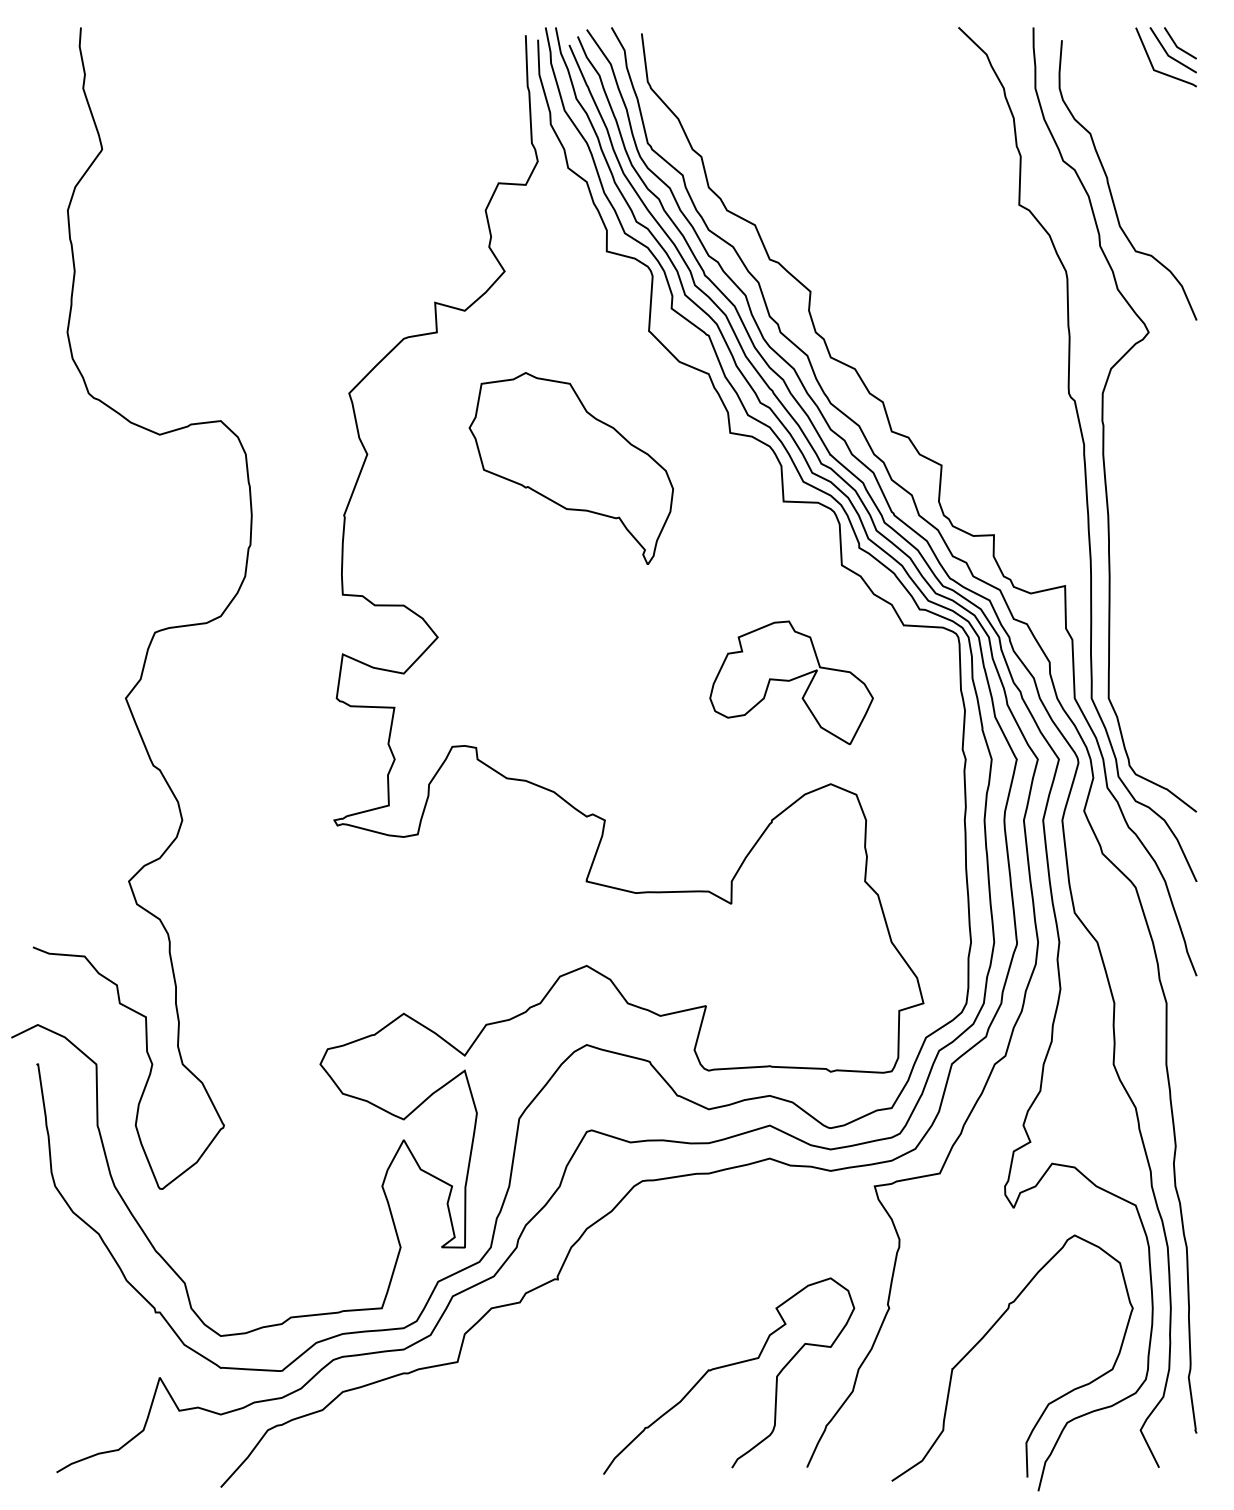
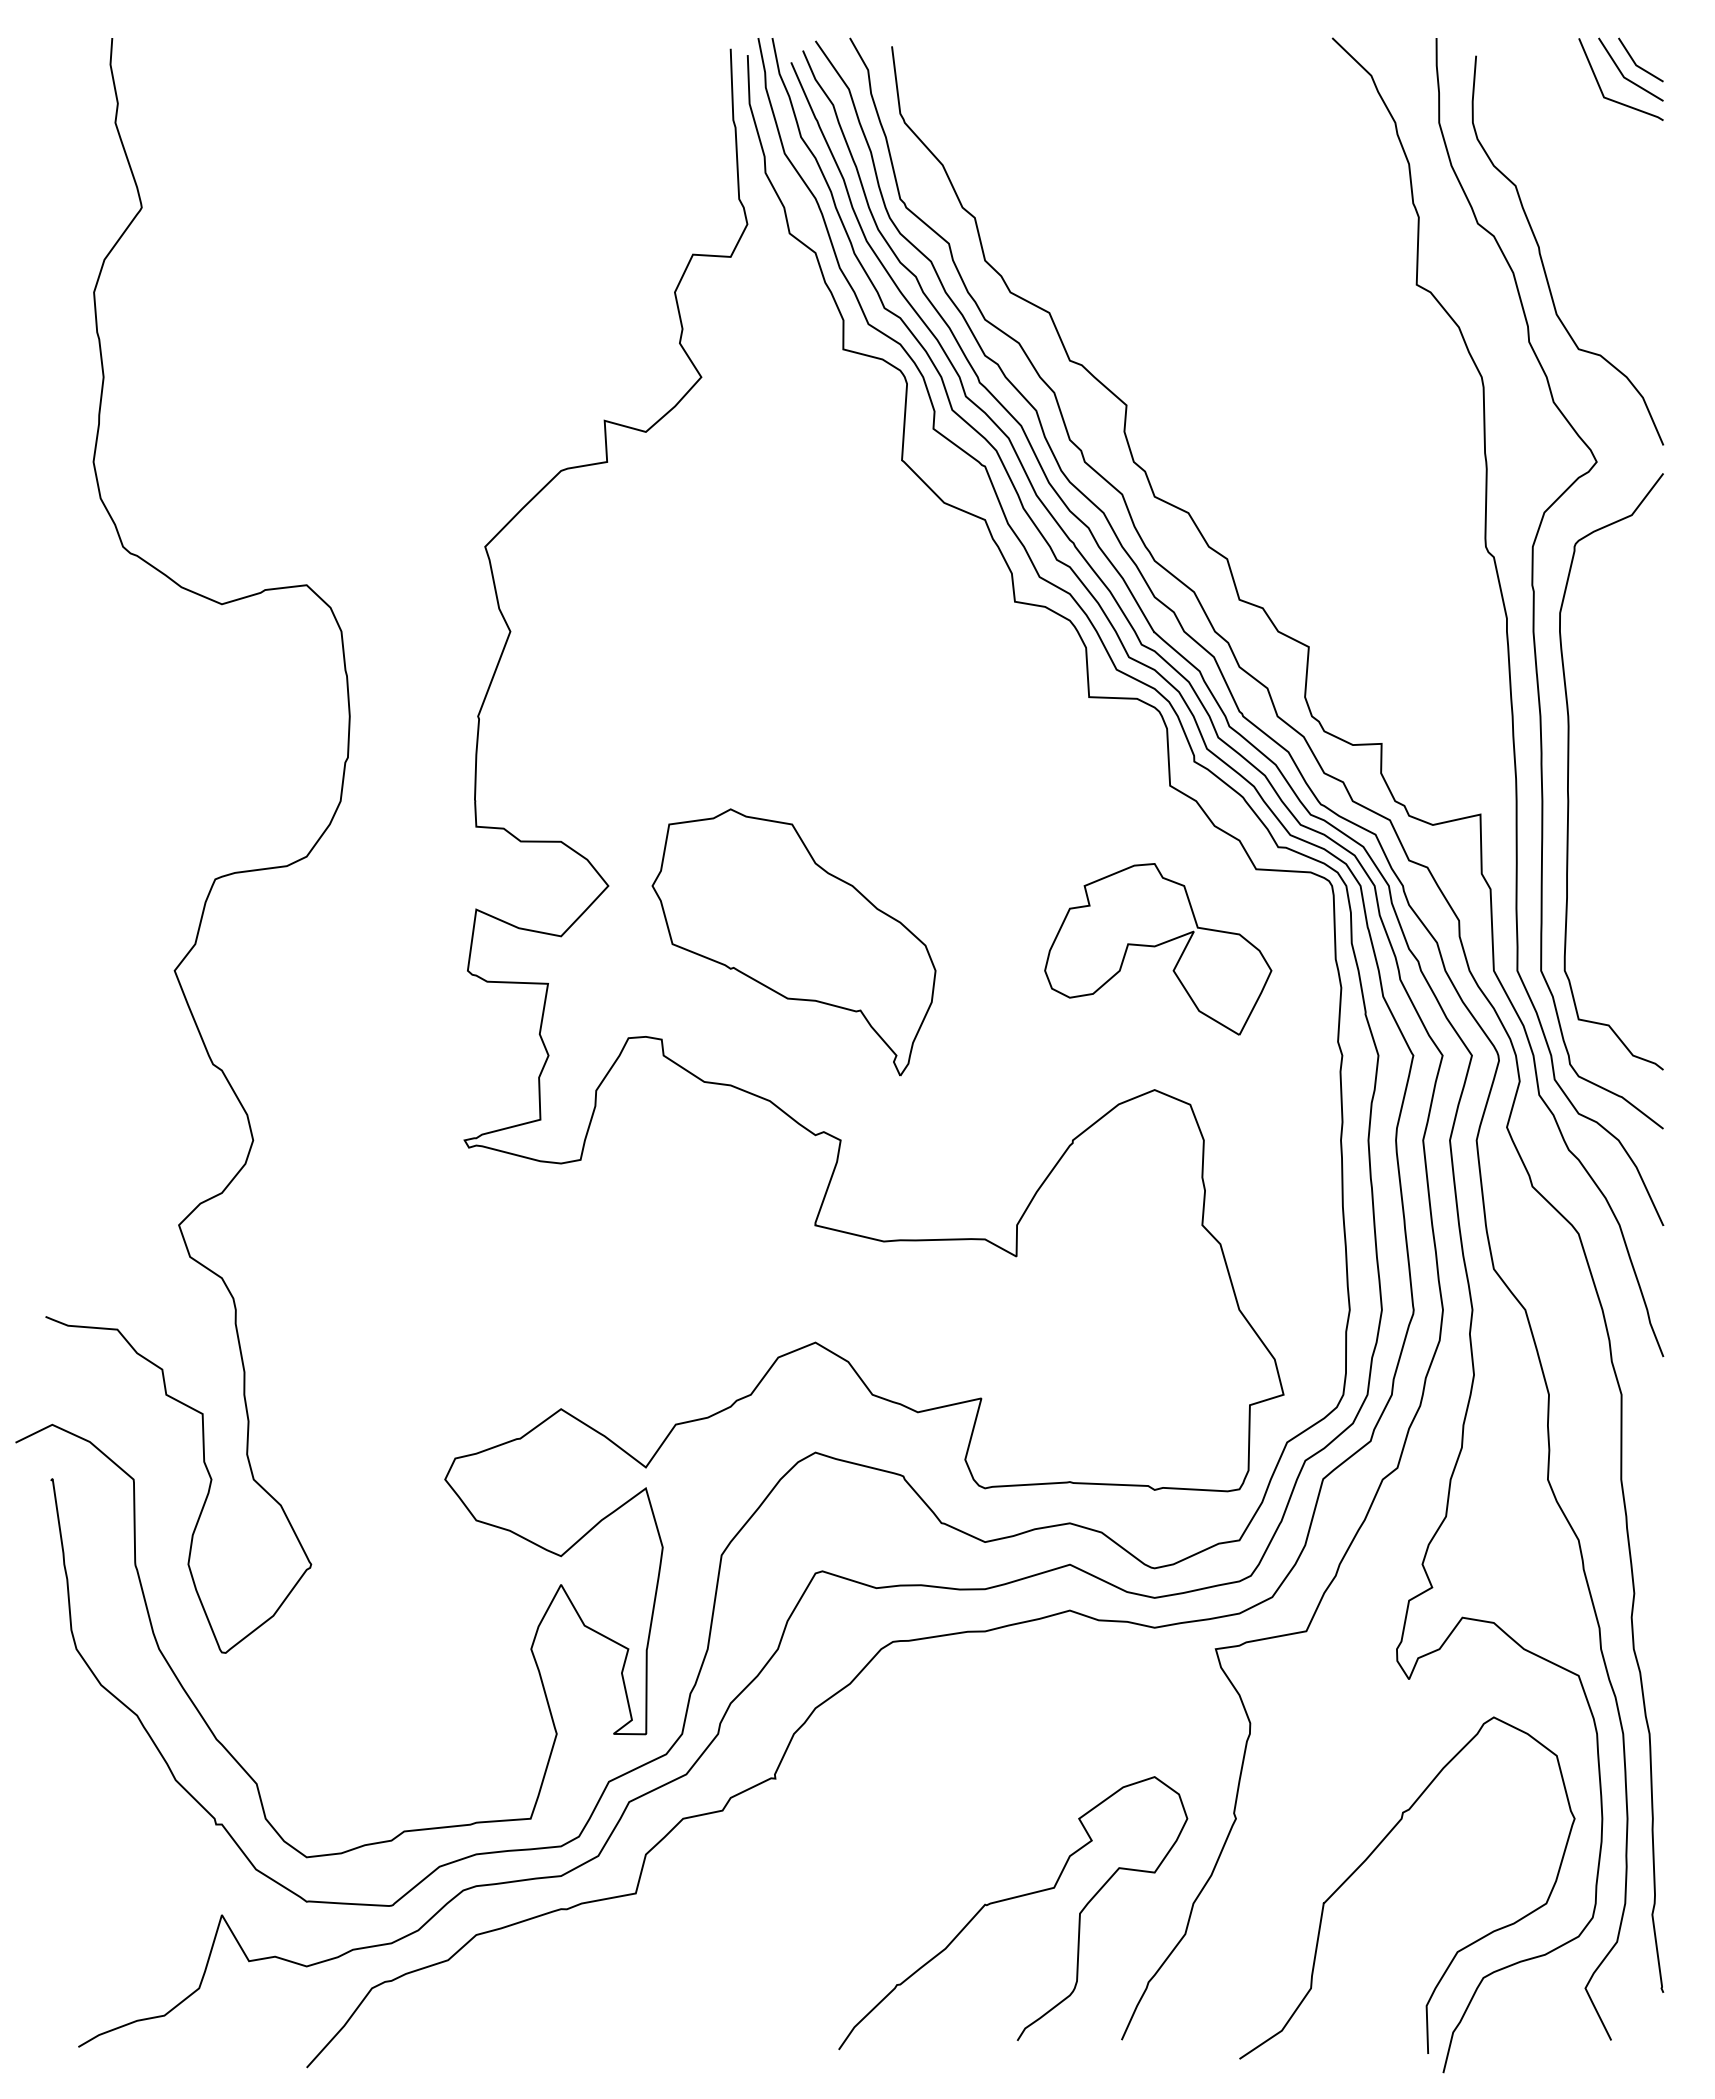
part: (570, 468) -> (793, 942), moved
curve: (1129, 552) -> (1569, 768), added
part: (791, 683) -> (1158, 949), moved

